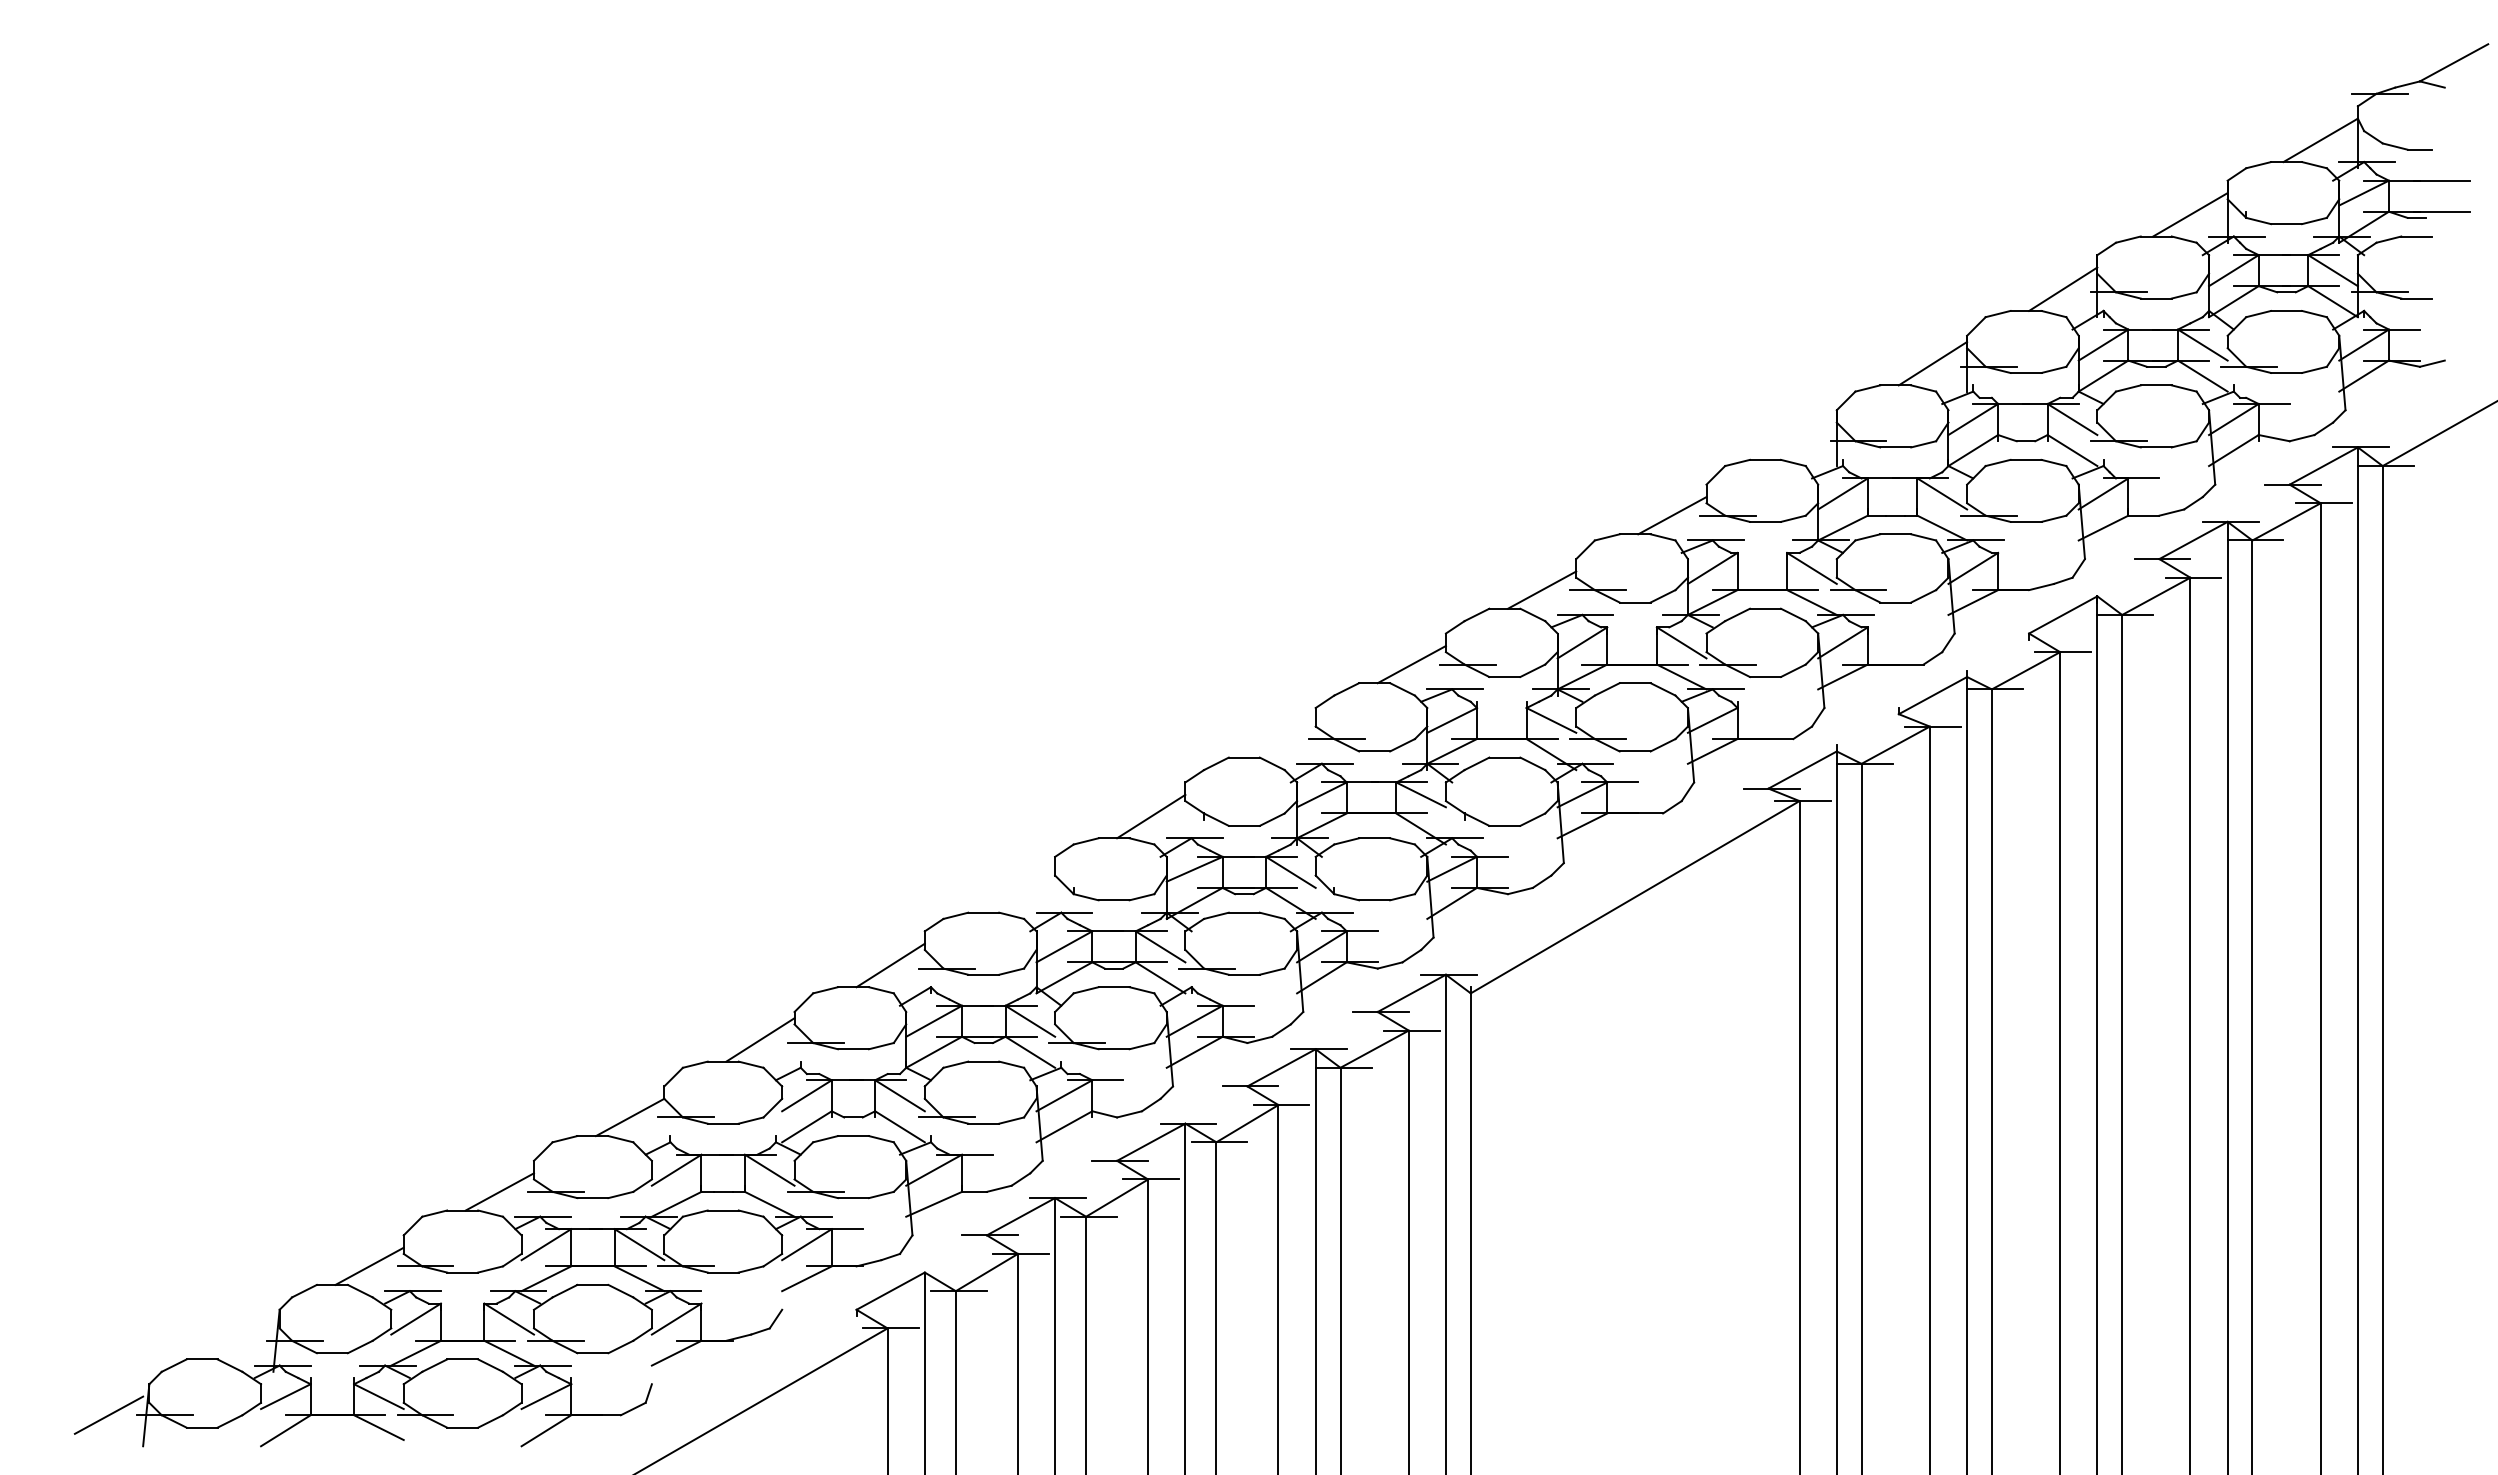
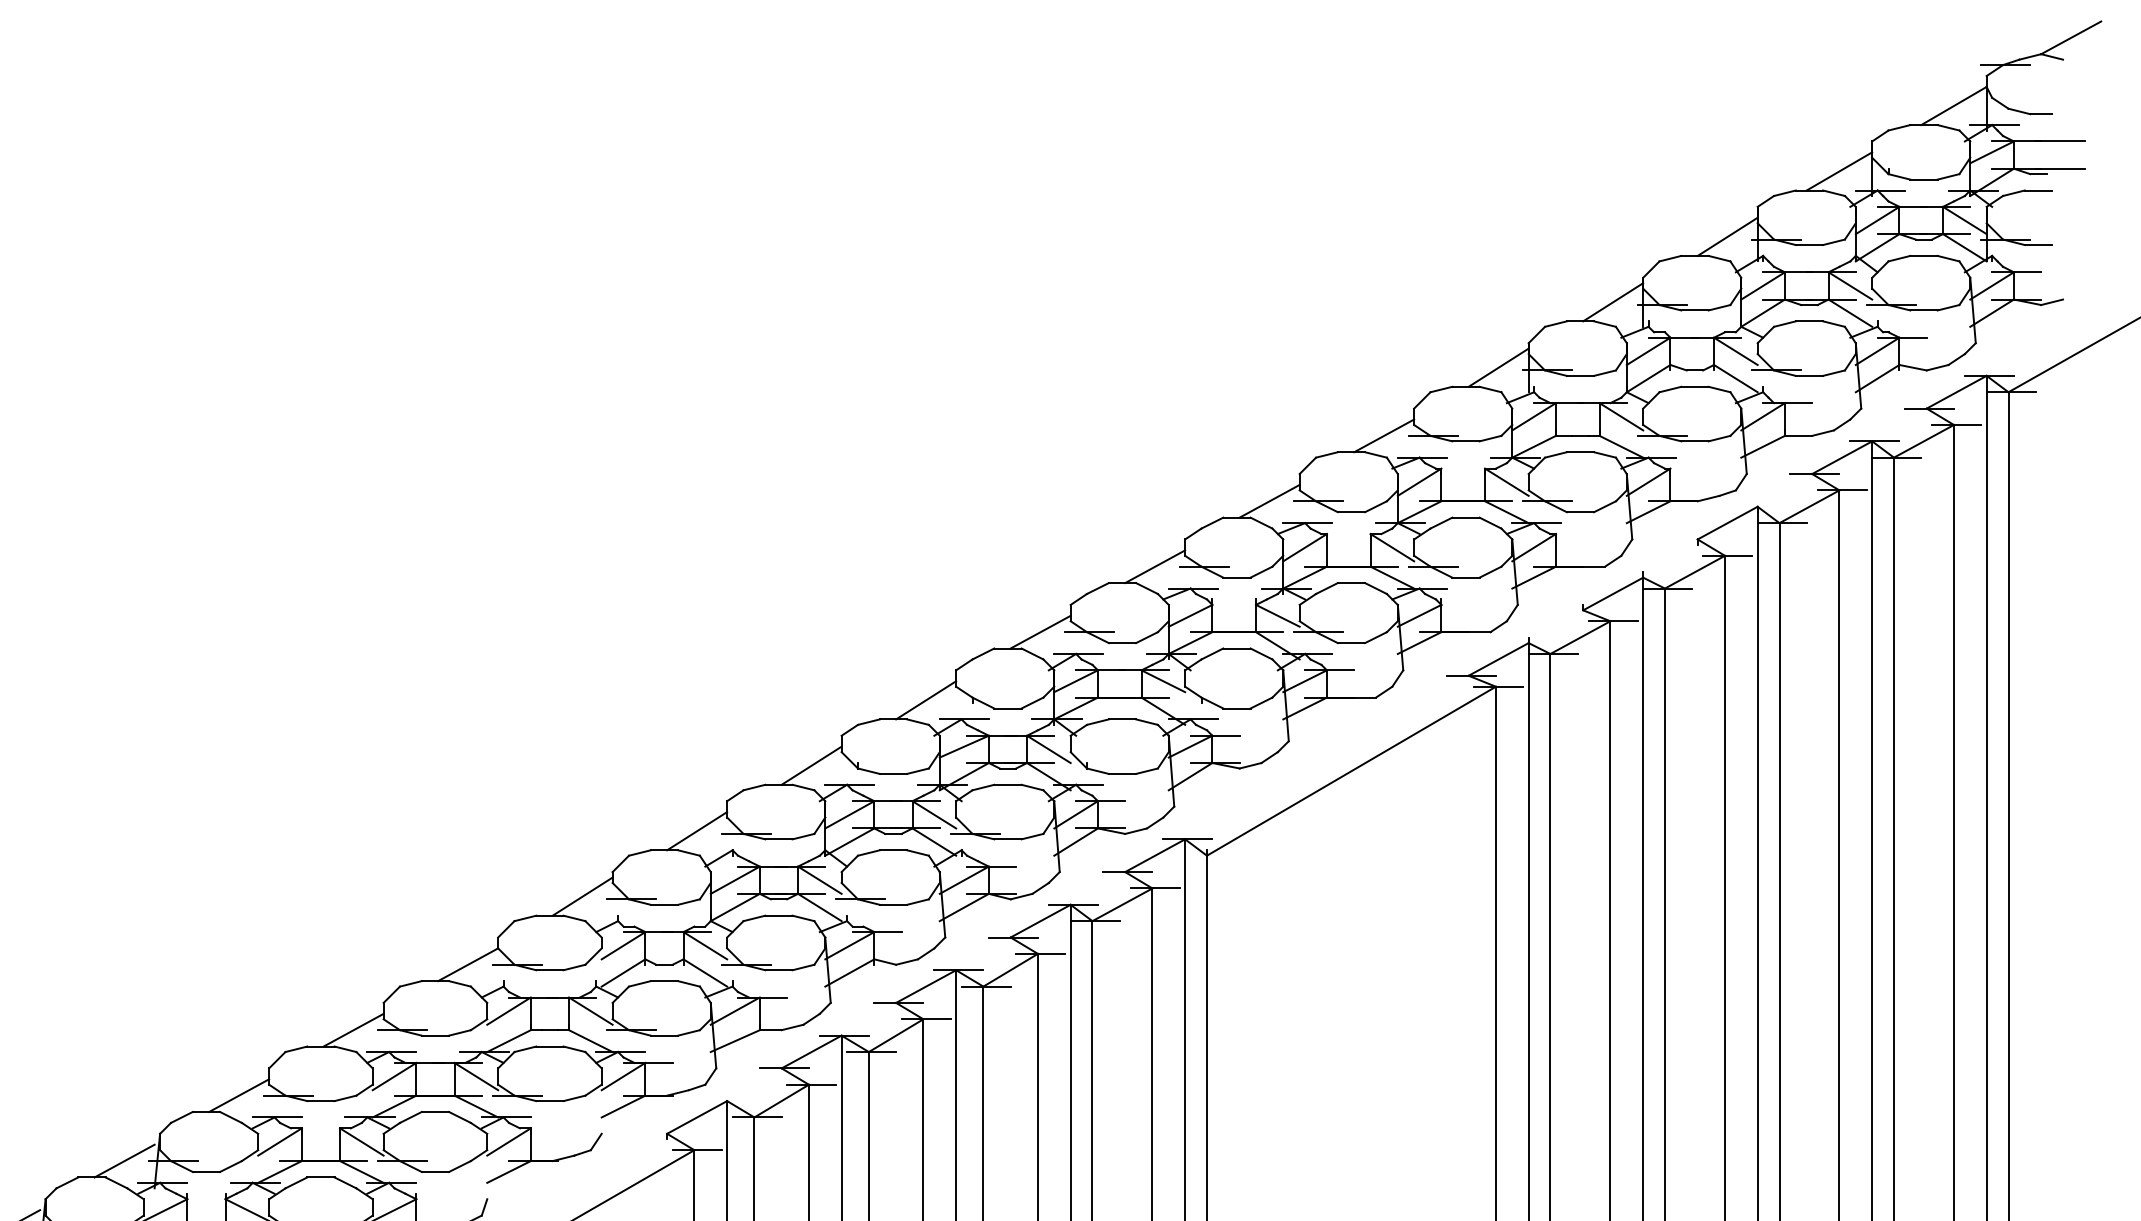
line: (1802, 437) -> (1498, 367), added
line: (1281, 738) -> (1040, 631), added
line: (1020, 890) -> (811, 765), added
line: (239, 1340) -> (124, 1160), added

